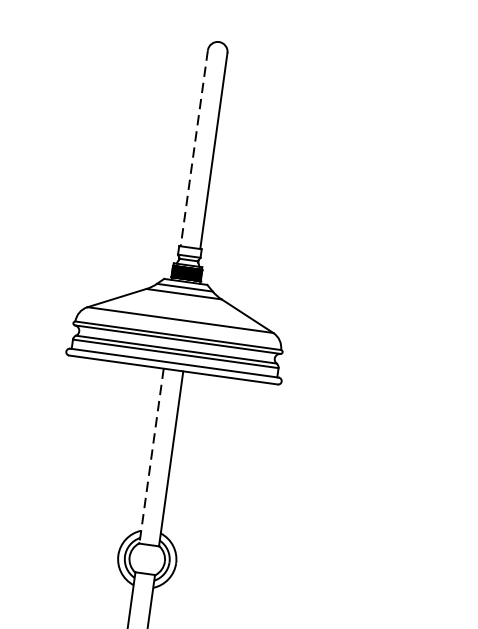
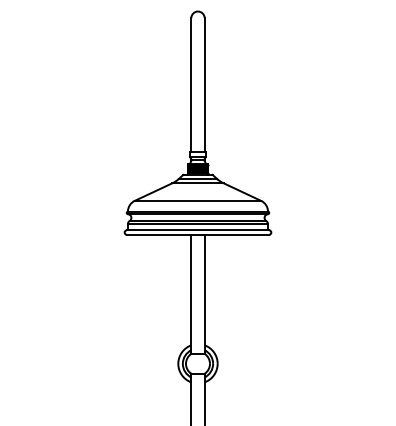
line: (194, 147) -> (191, 84), dashed -> solid
line: (151, 456) -> (191, 294), dashed -> solid

